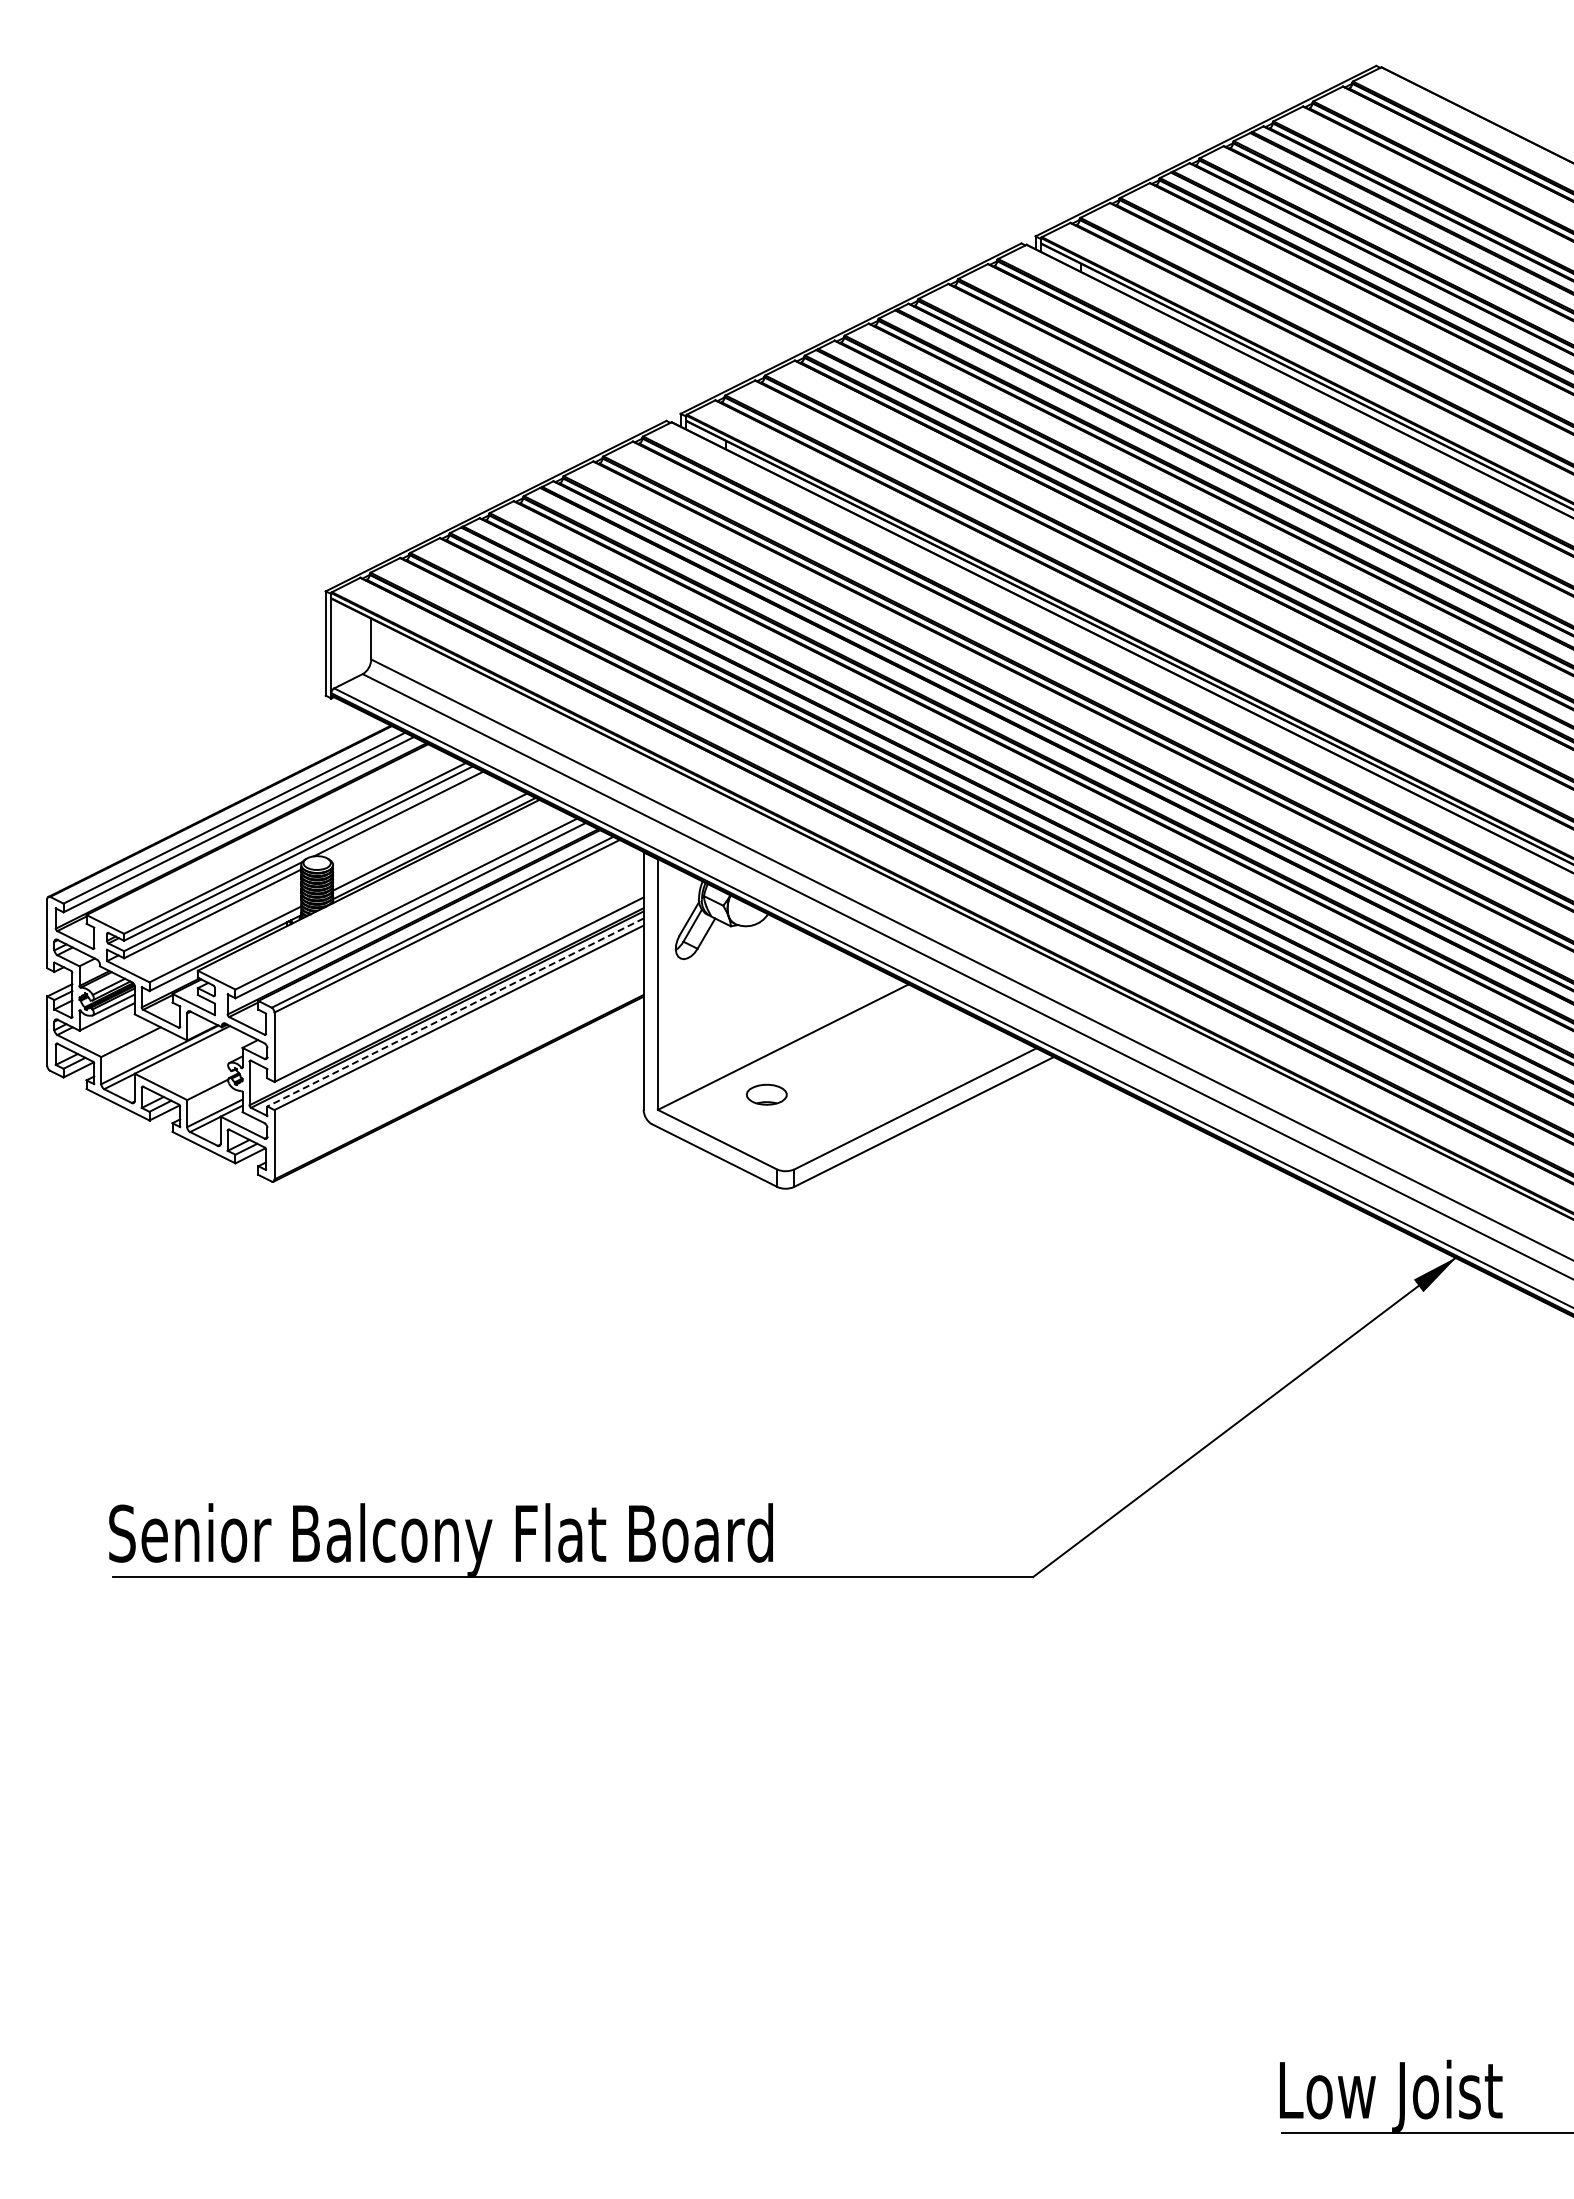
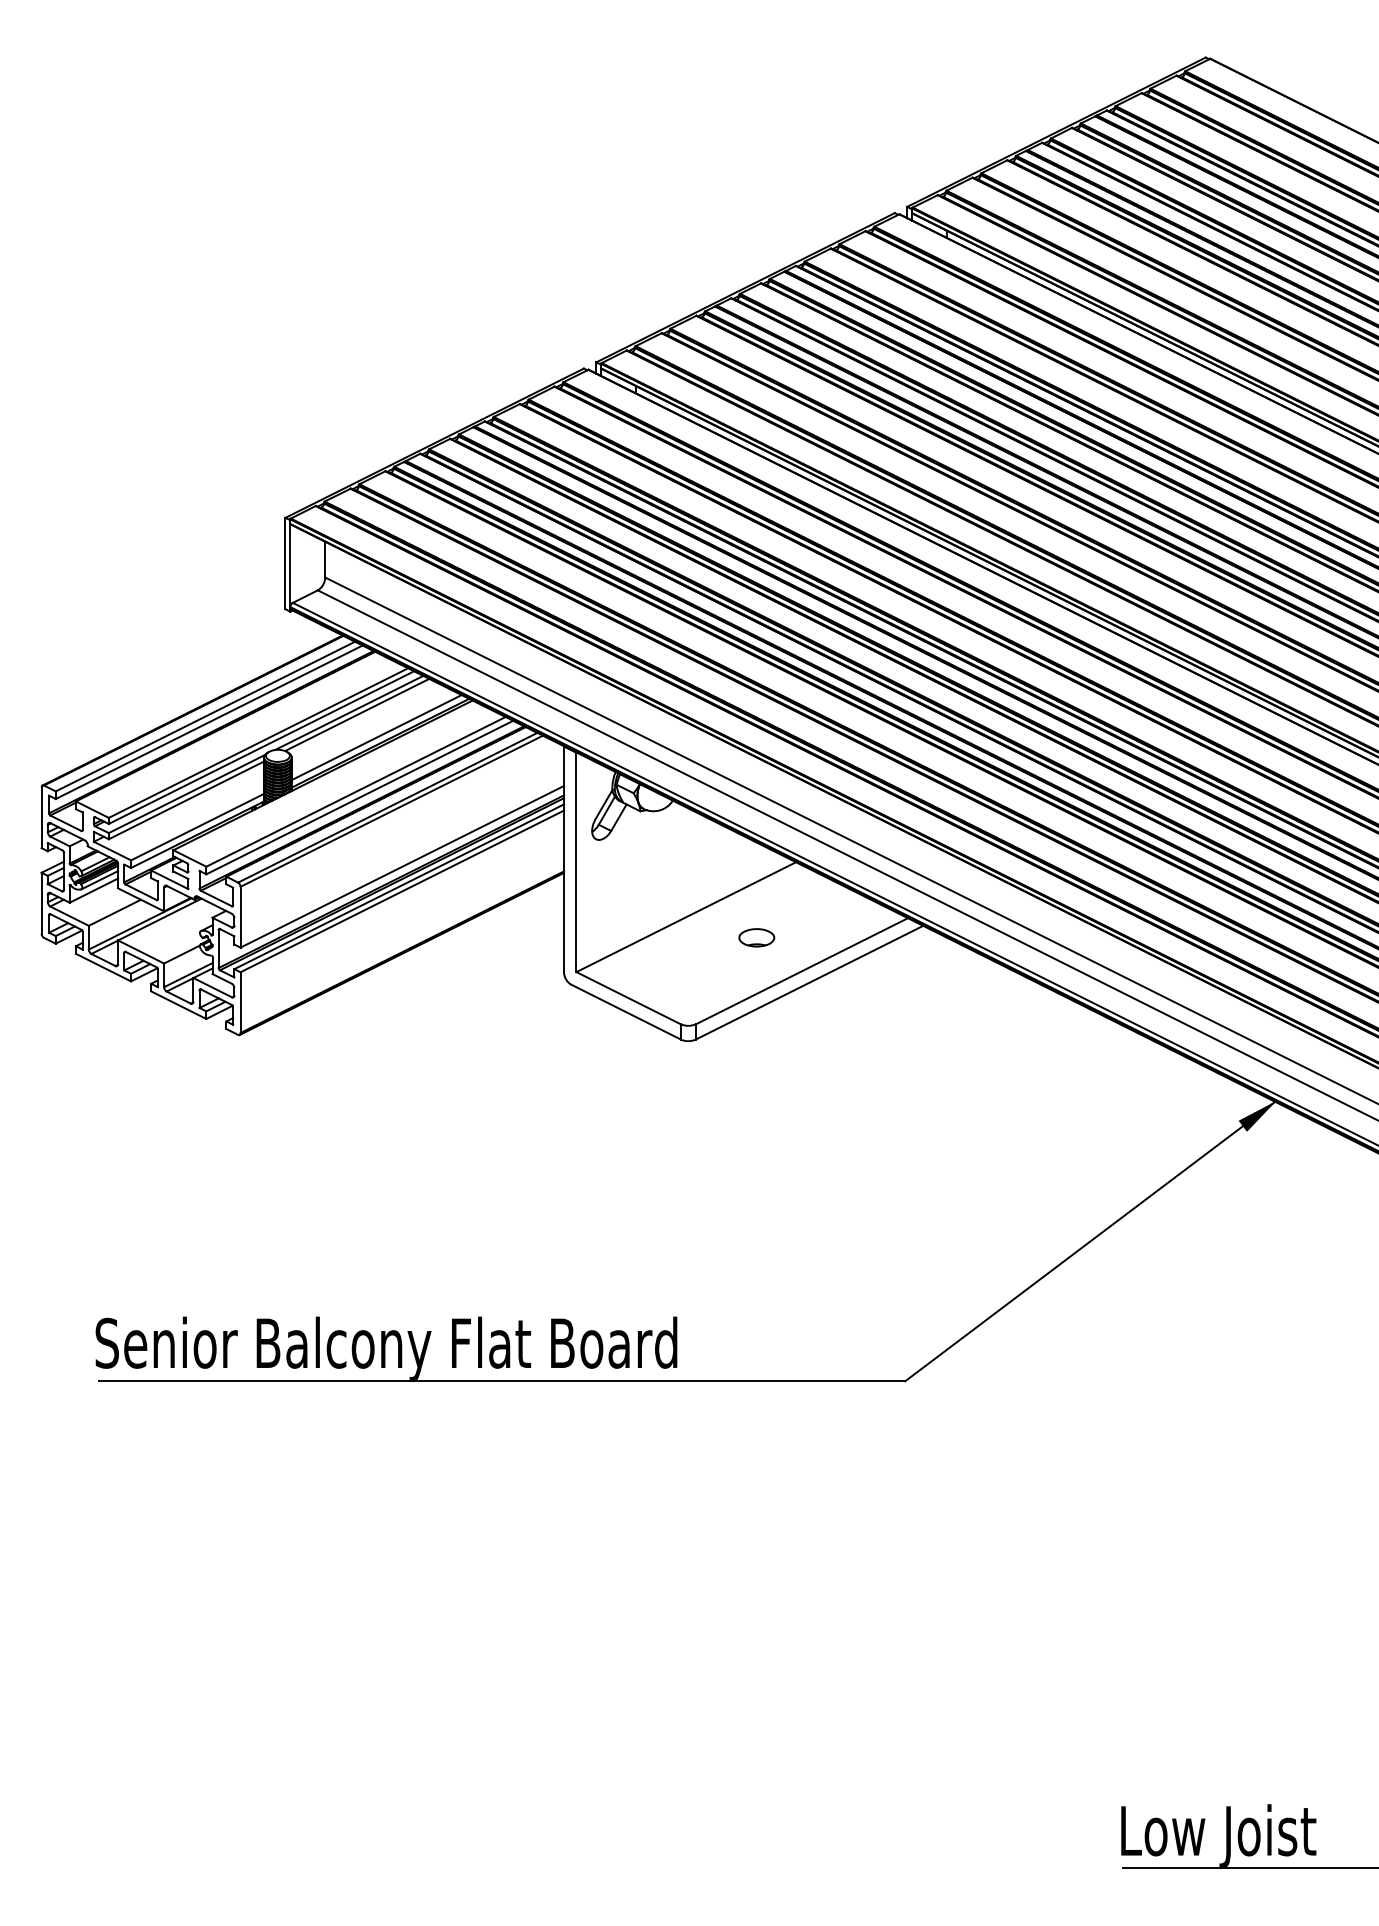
line: (407, 816) -> (357, 715), added
line: (455, 1012) -> (399, 886), dashed -> solid
part: (766, 1094) -> (756, 937), moved

